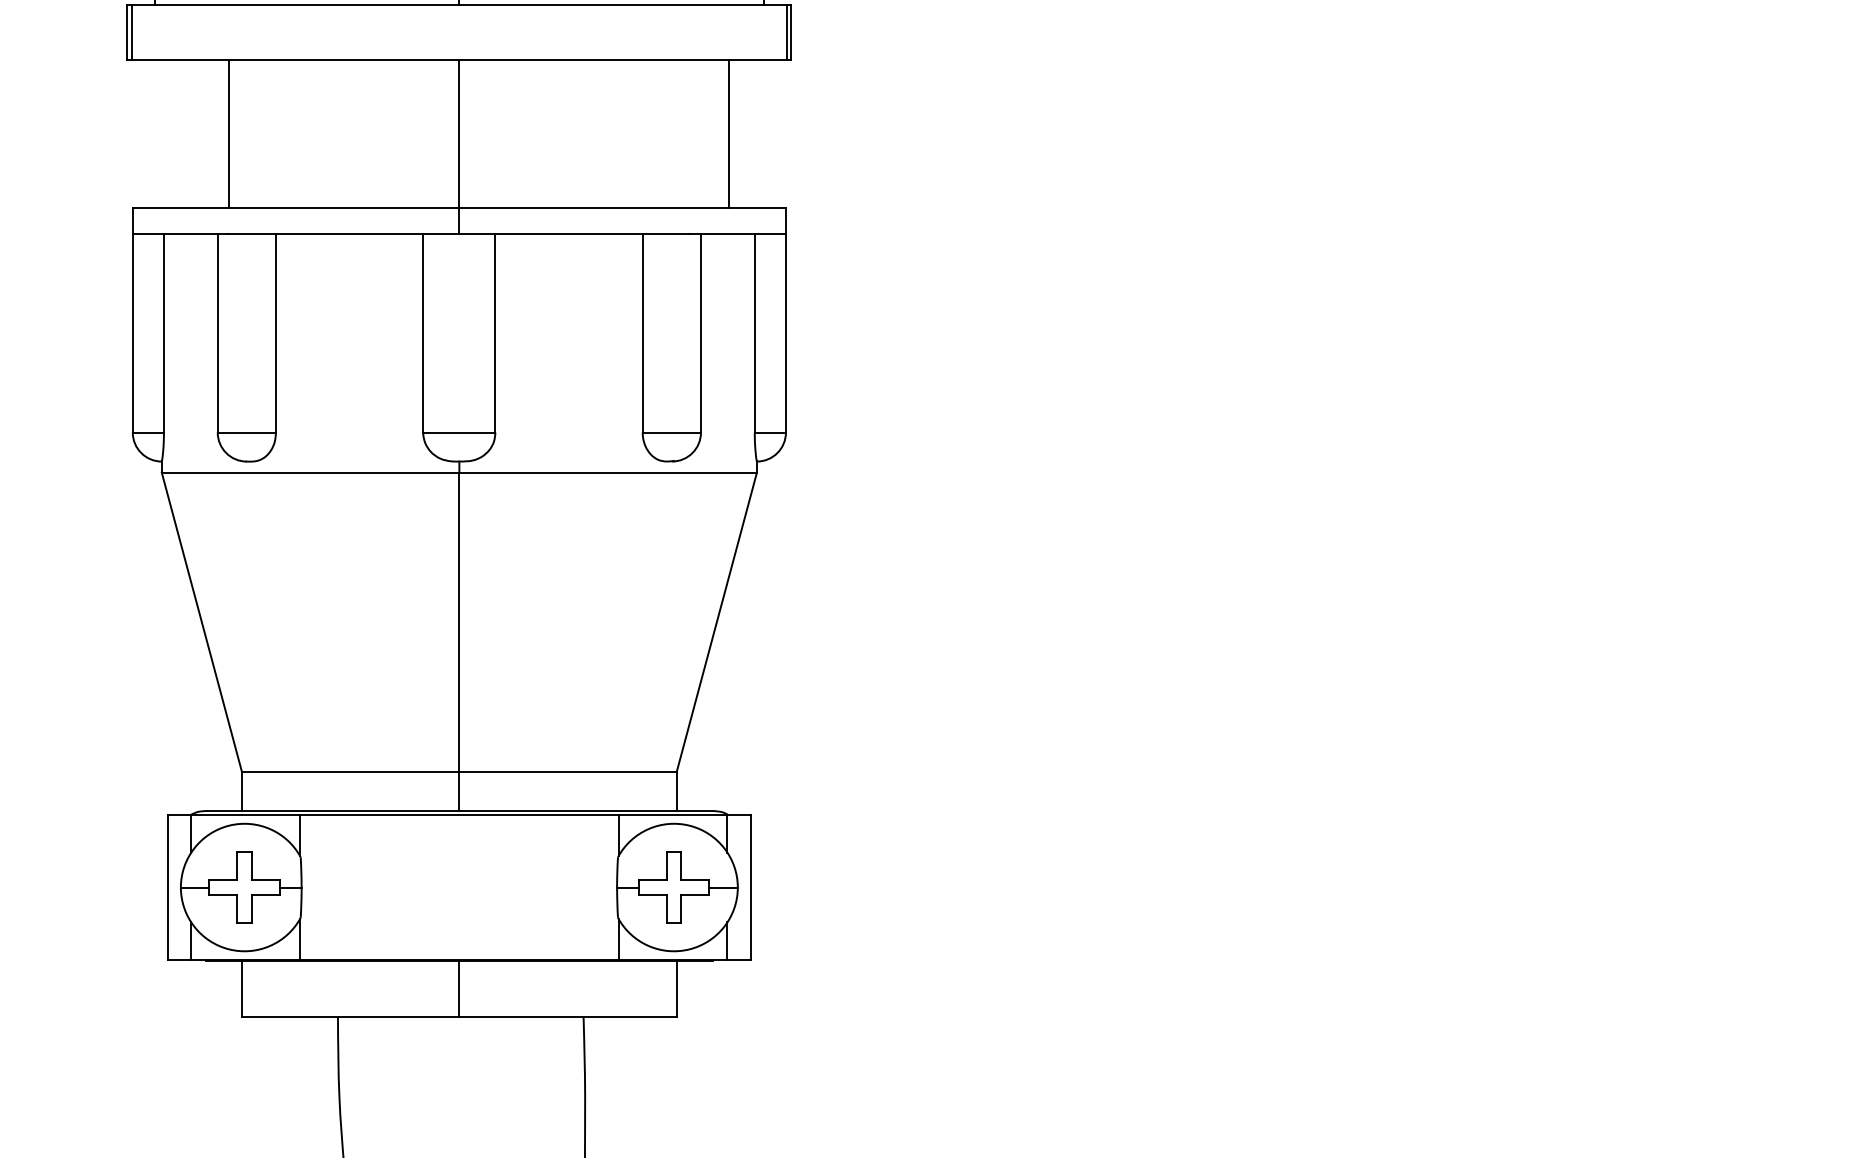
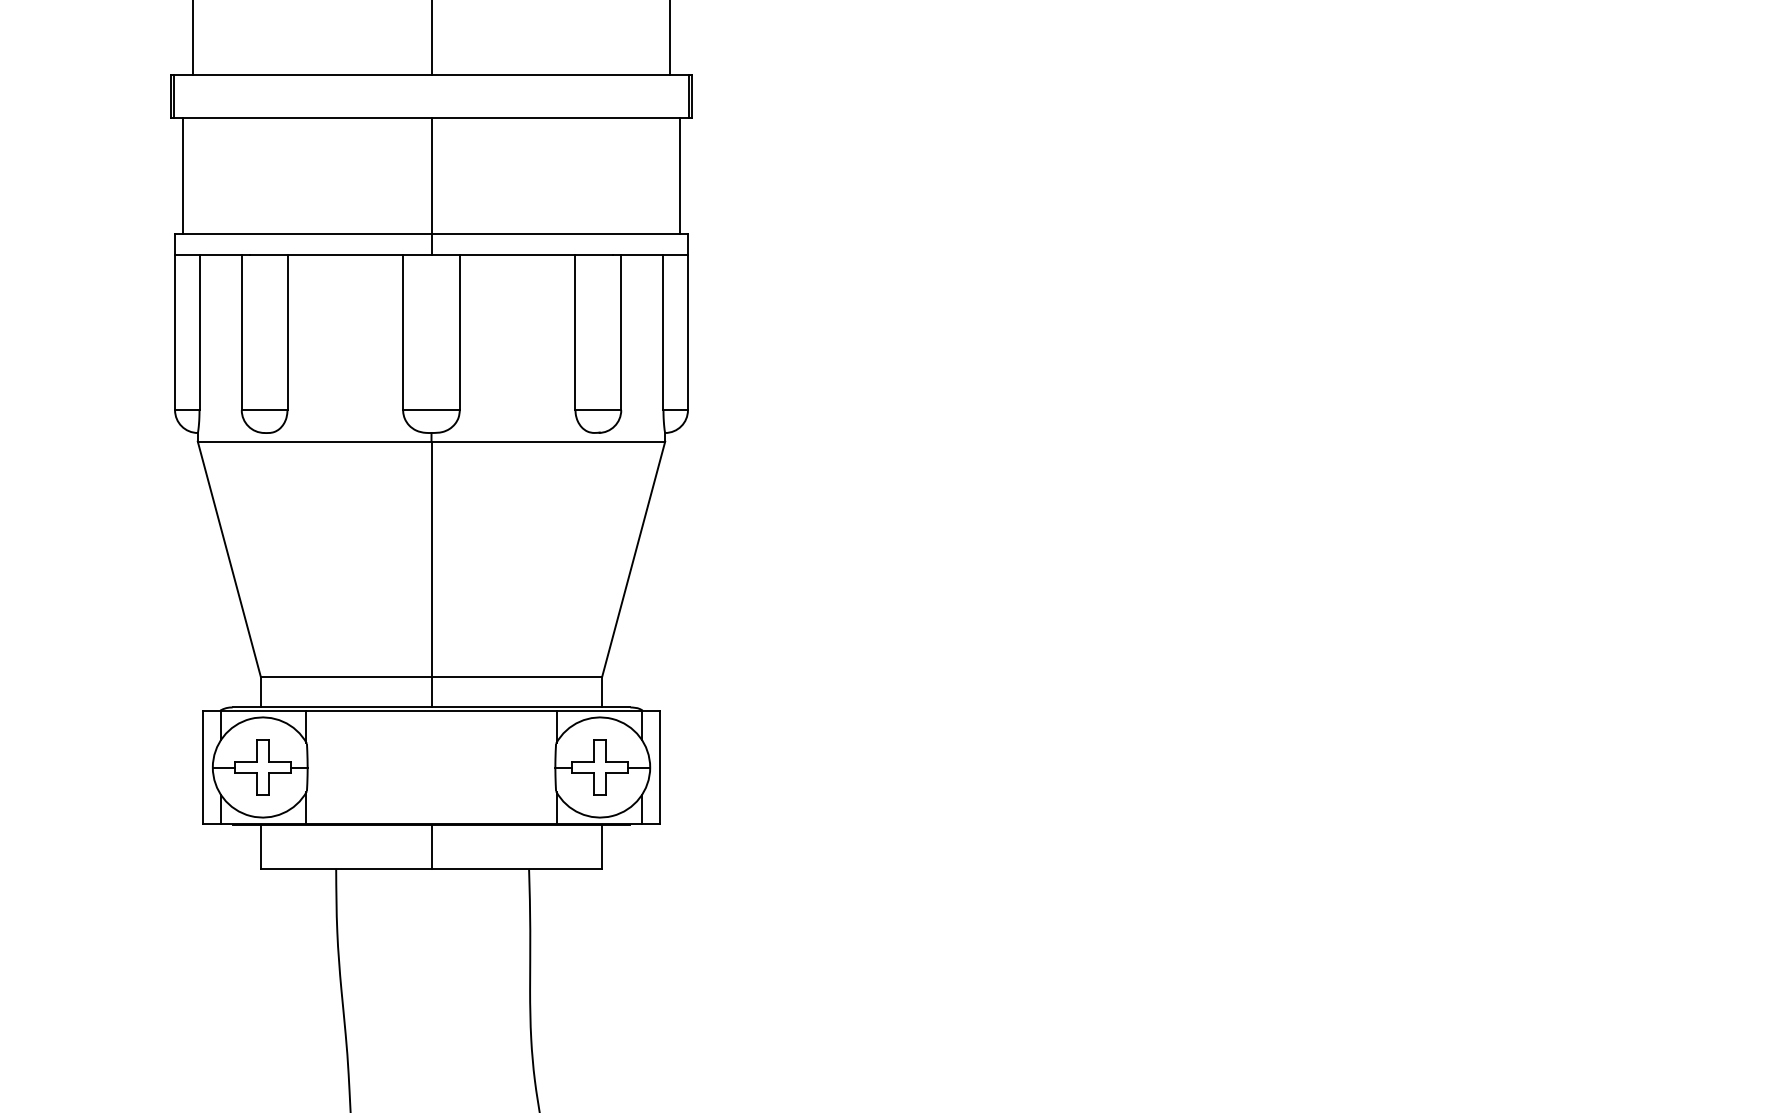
line: (228, 133) -> (183, 175), moved
line: (729, 133) -> (679, 175), moved

